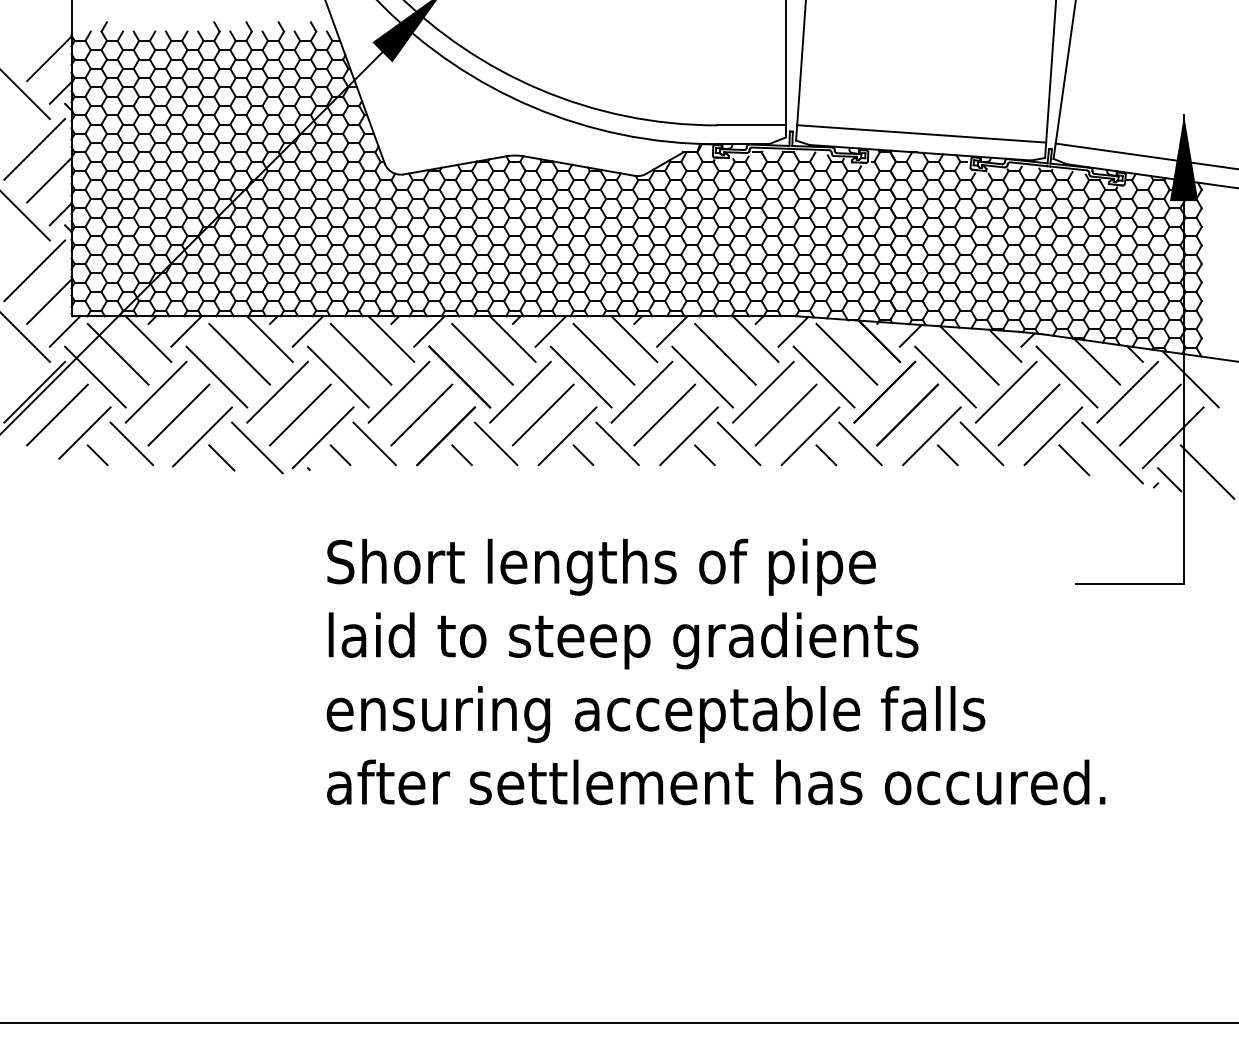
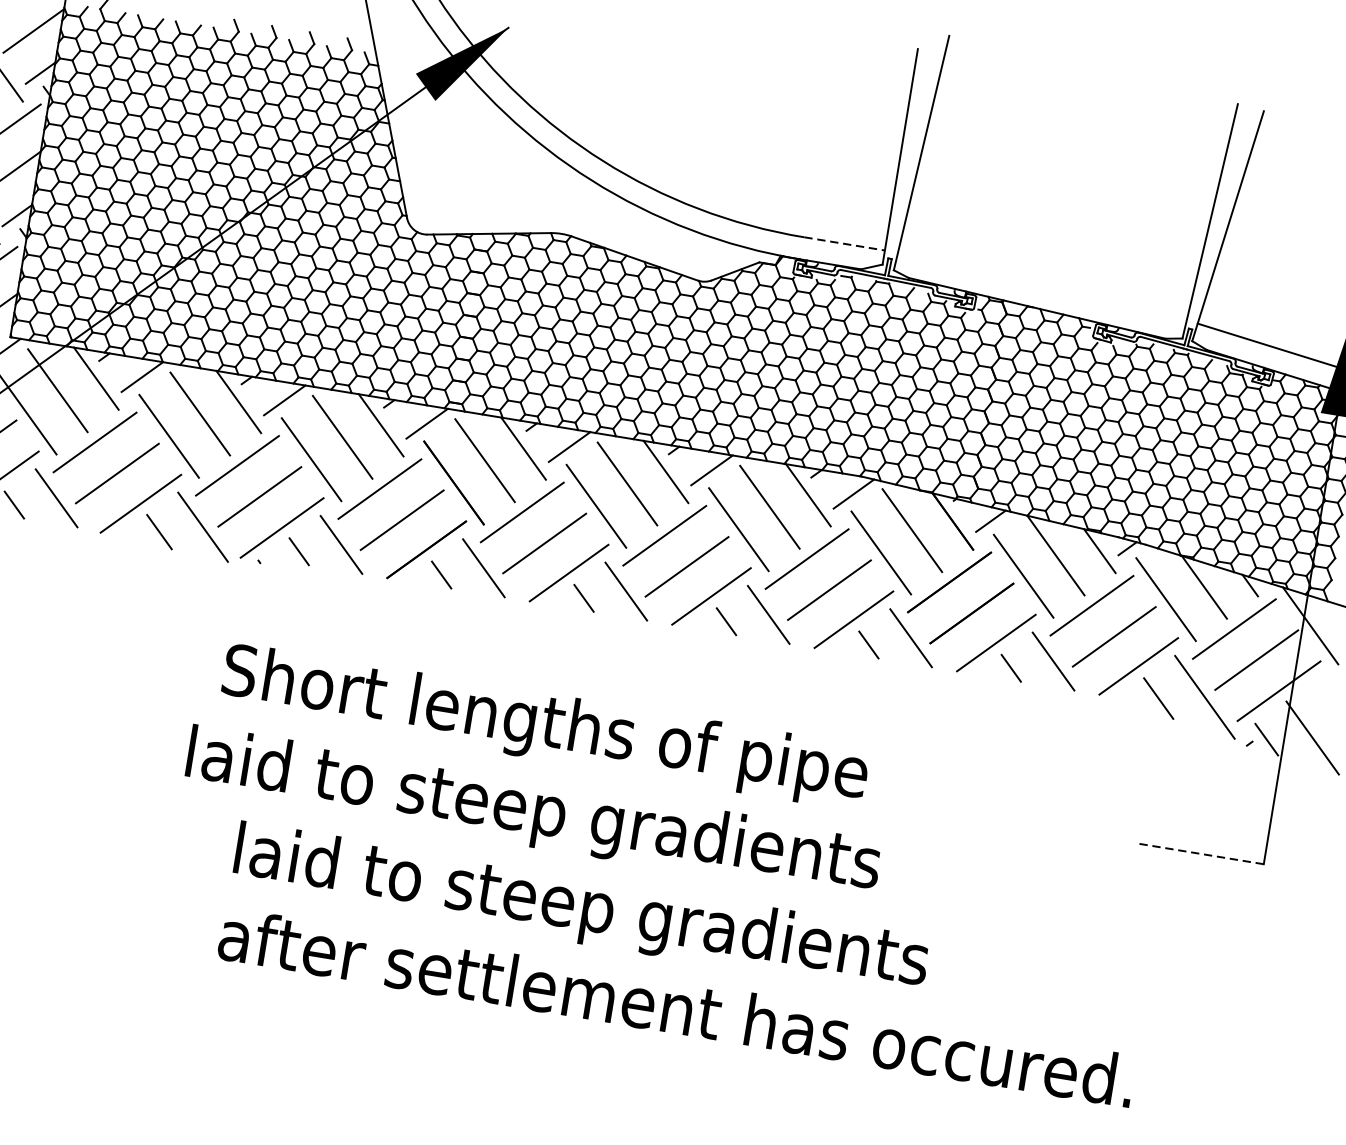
line: (752, 125) -> (845, 244), solid -> dashed
line: (921, 133) -> (1042, 286), removed
text: (601, 566) -> (545, 725), moved
line: (1129, 583) -> (1199, 853), solid -> dashed
text: (623, 640) -> (533, 813), moved
text: (655, 714) -> (618, 916), ensuring acceptable falls -> laid to steep gradients

